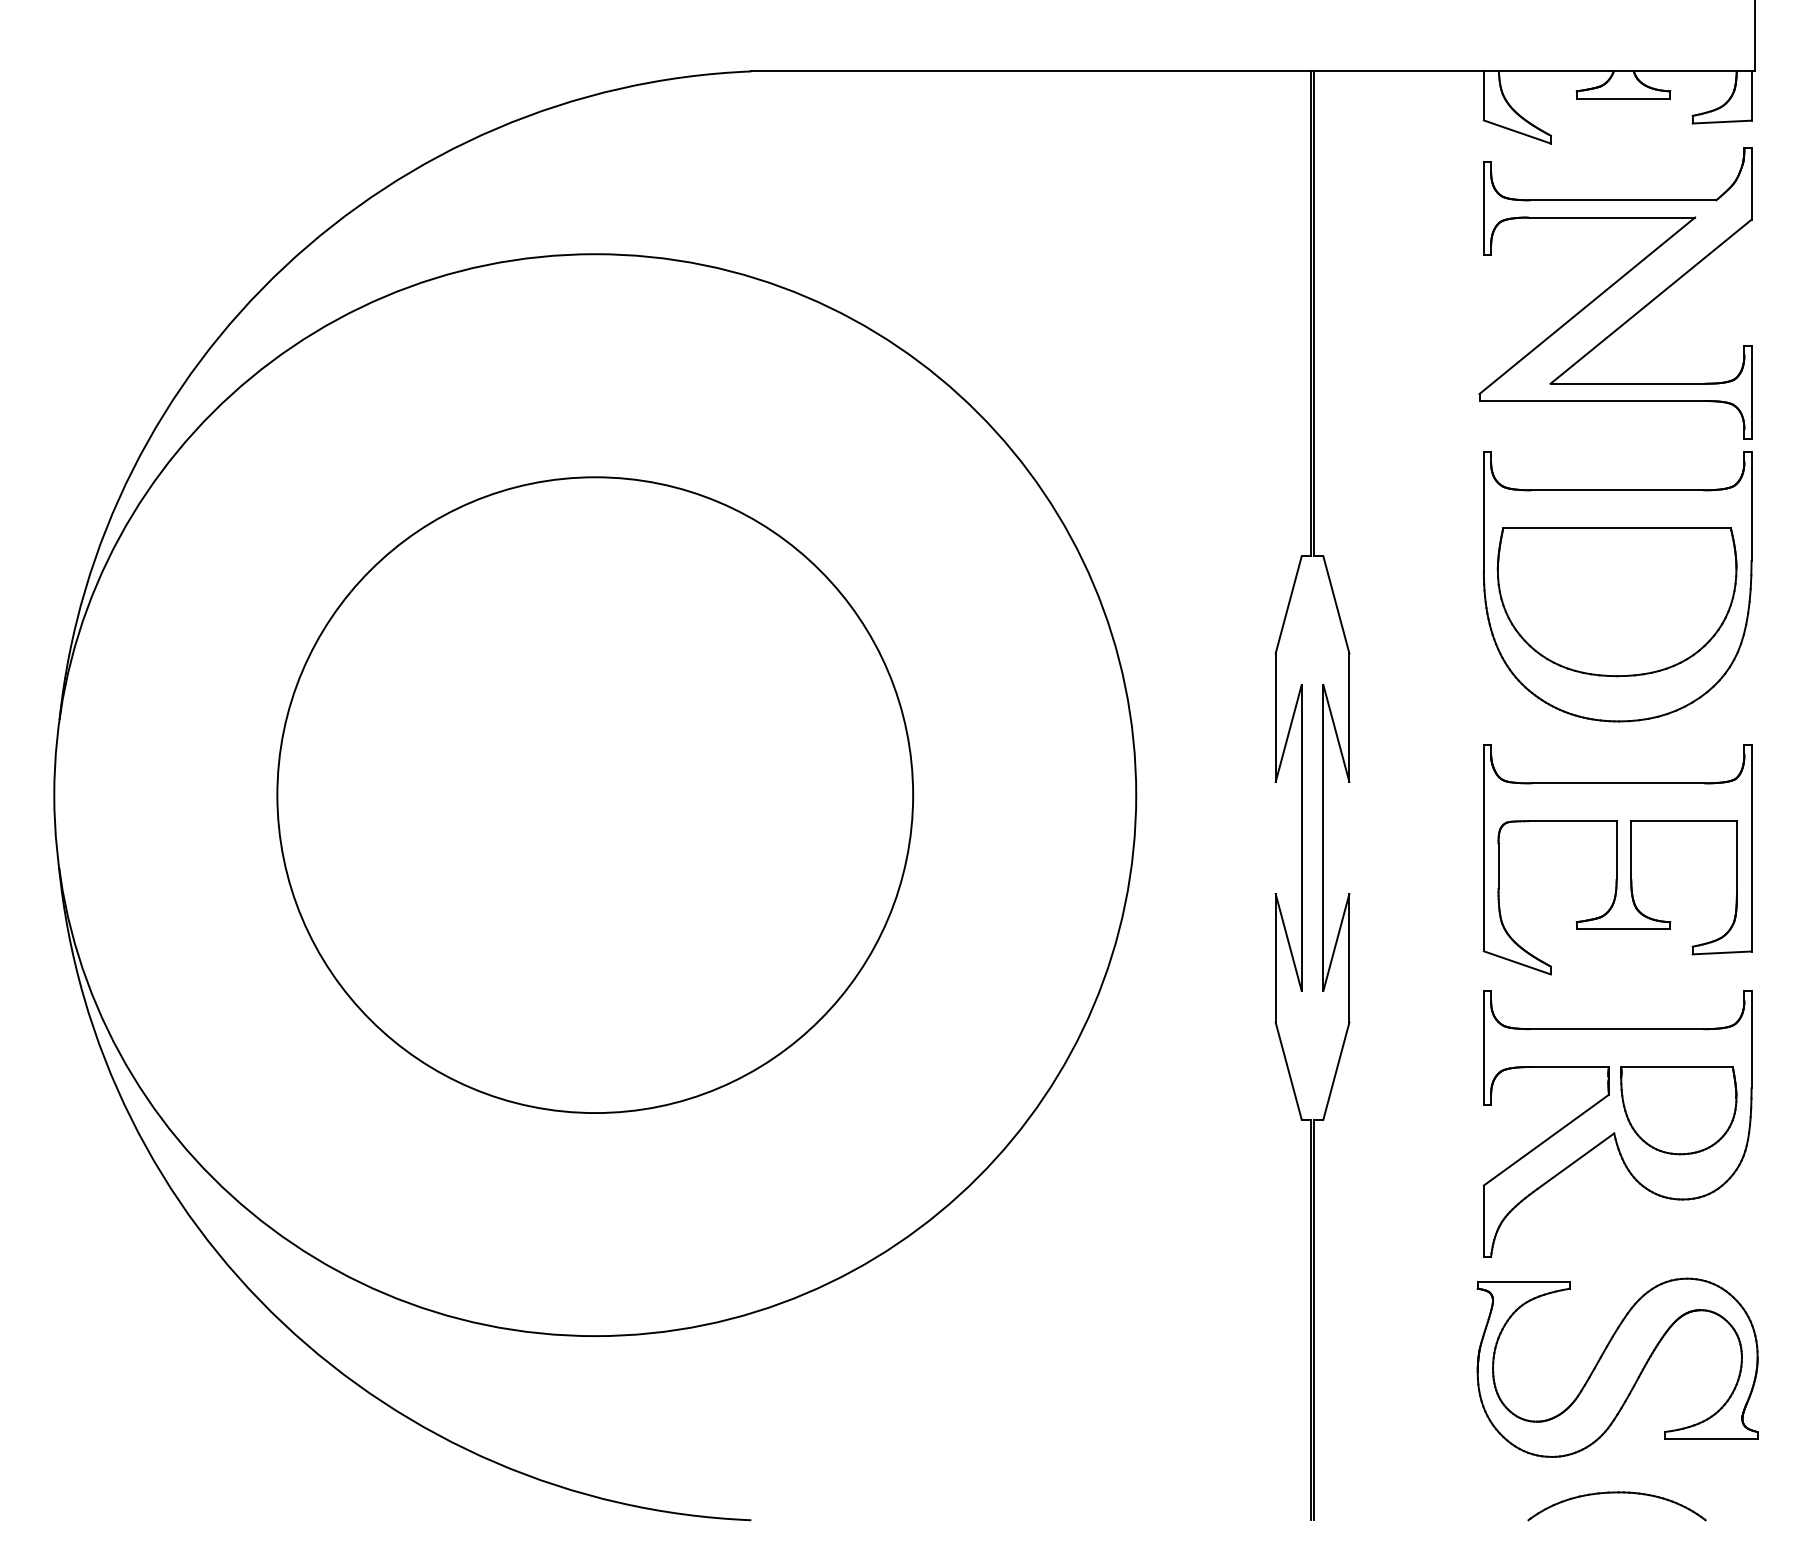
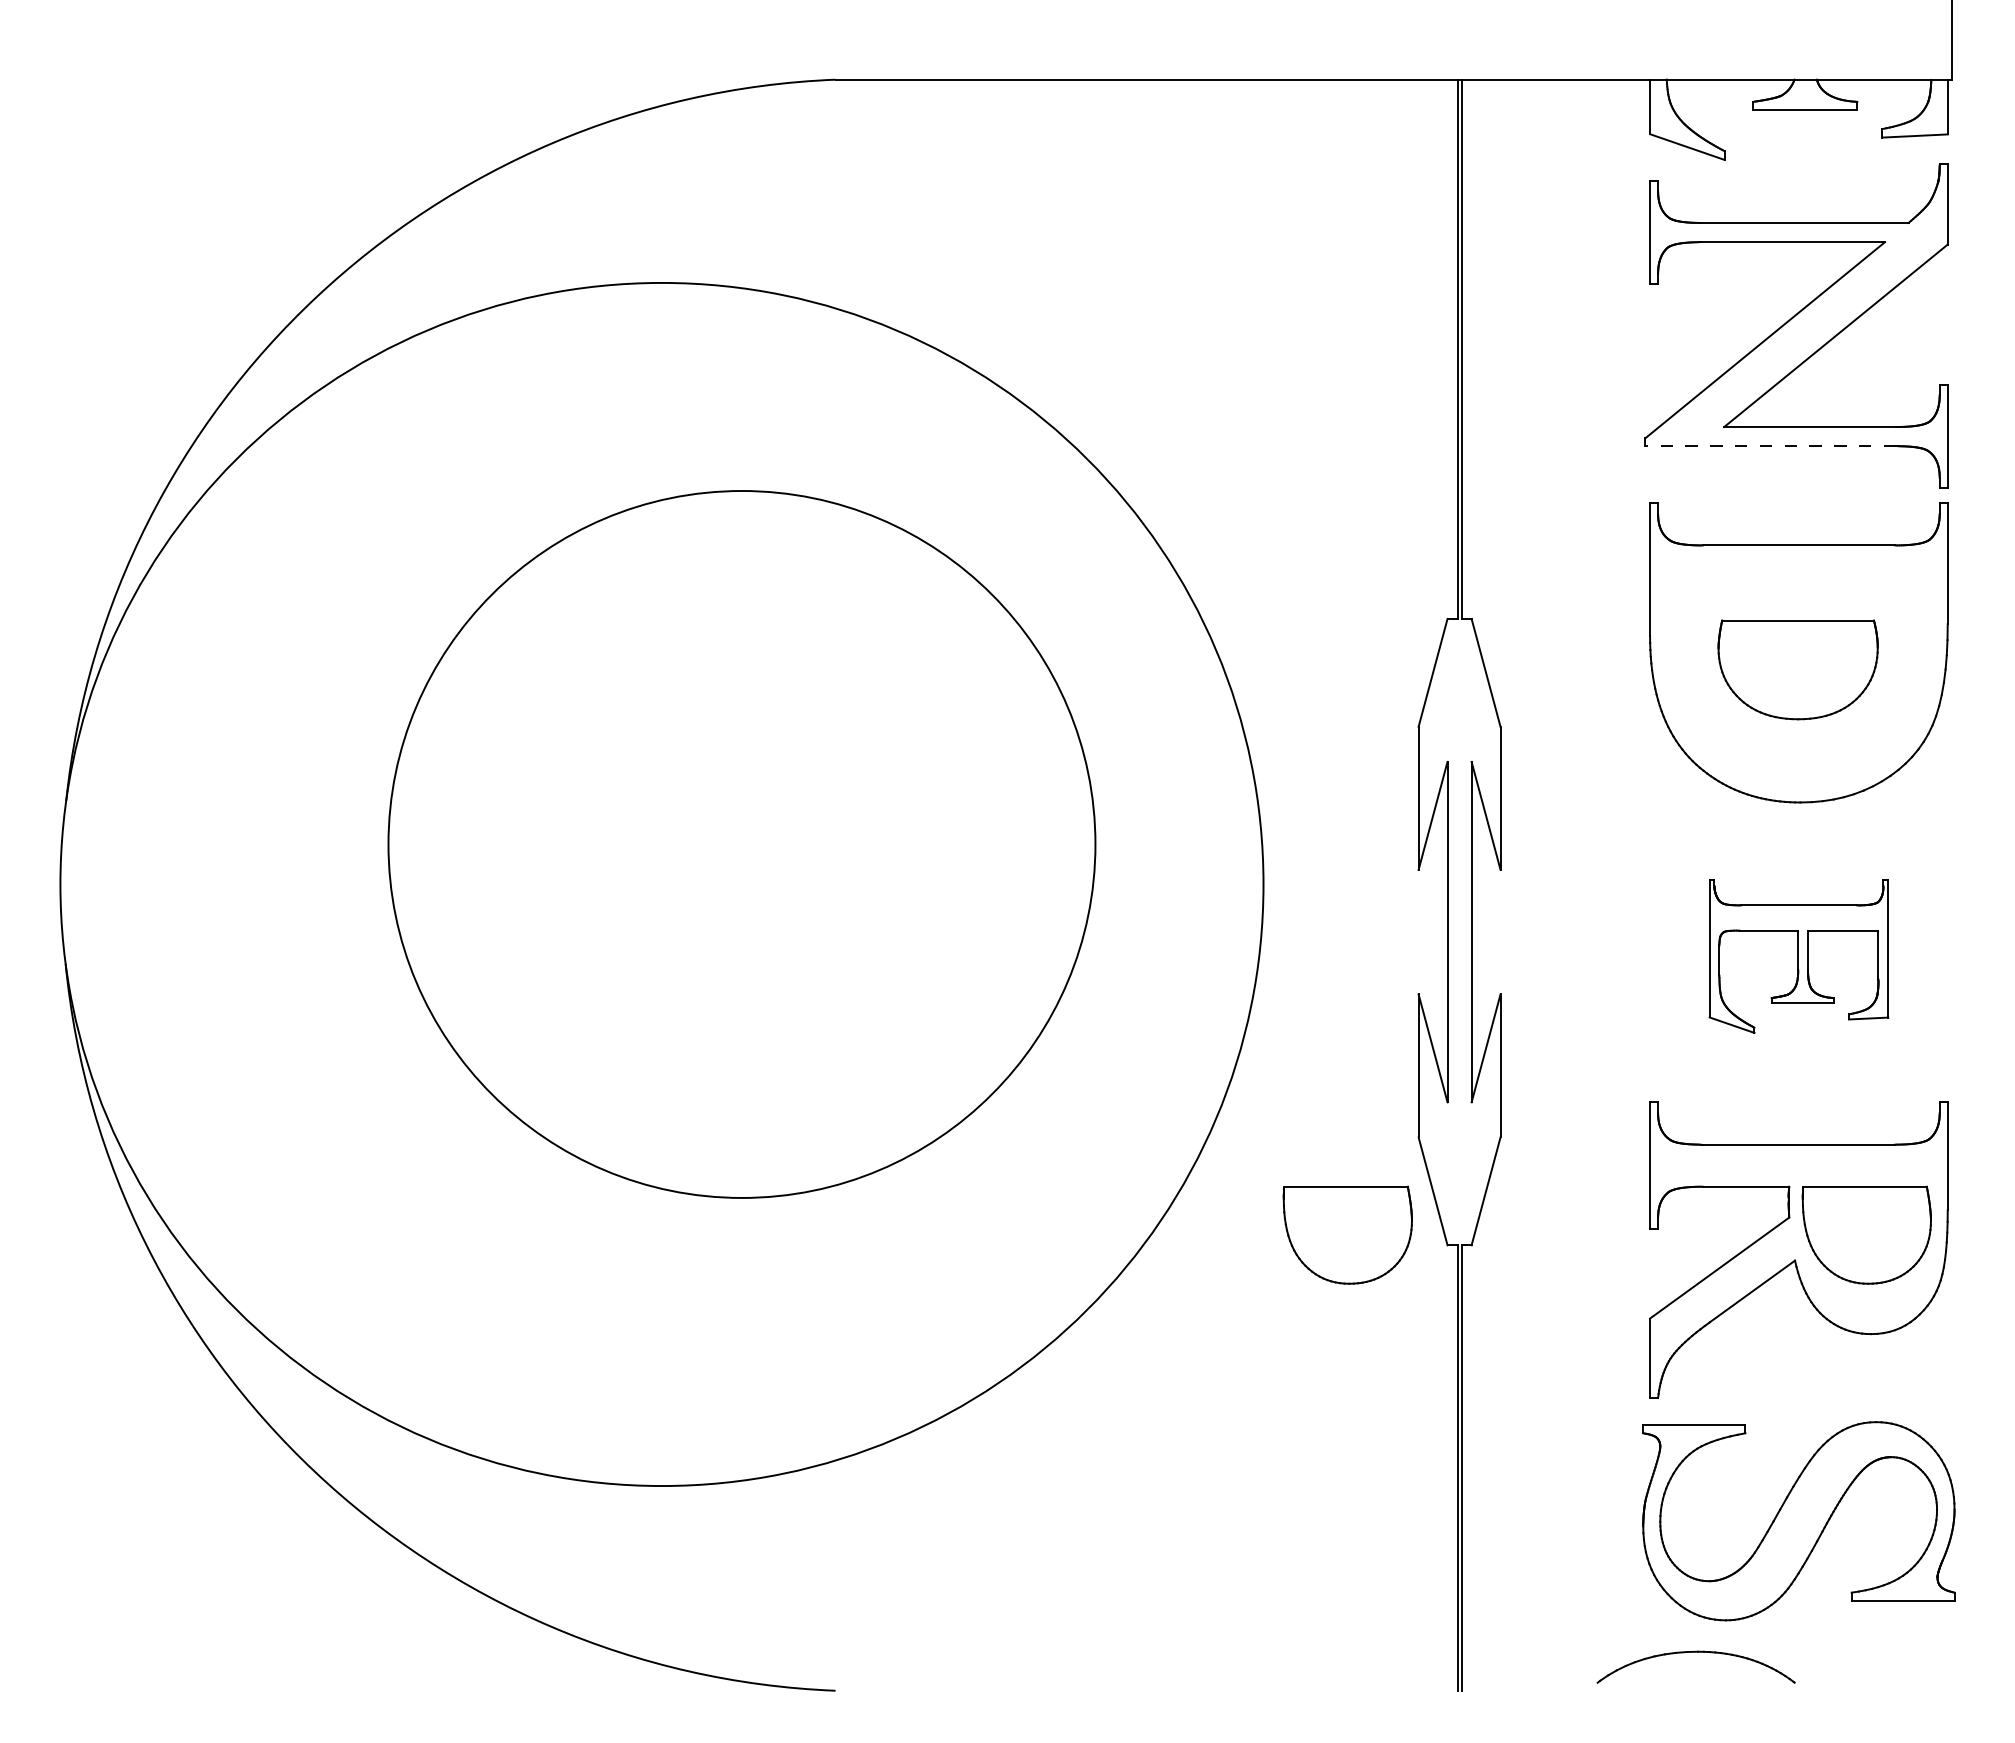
line: (1592, 401) -> (1770, 446), solid -> dashed
part: (1616, 601) -> (1797, 669), size x0.6
circle: (594, 795) -> (741, 844), moved
part: (1617, 859) -> (1798, 956), size x0.6
part: (1211, 1109) -> (1347, 1234), added
part: (1616, 1493) -> (1695, 1652), moved

